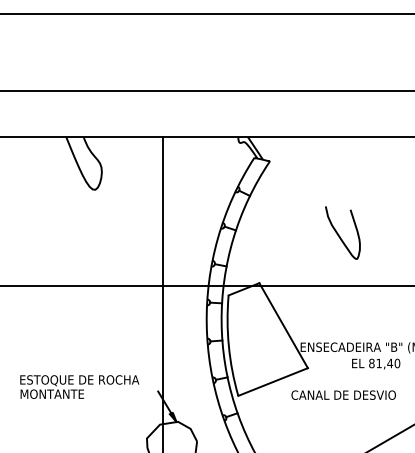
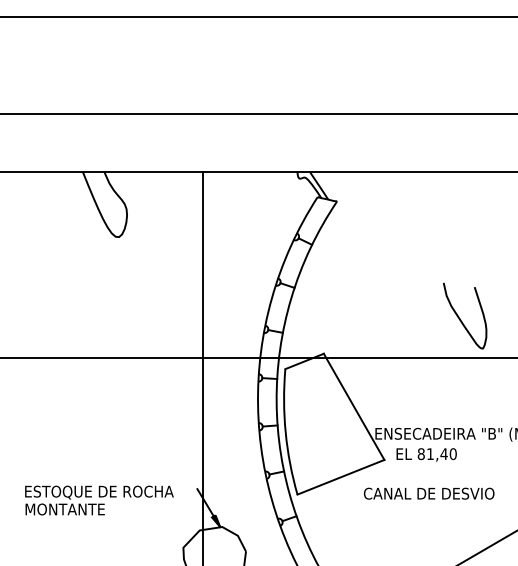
curve: (339, 235) -> (461, 319), moved
text: (376, 363) -> (426, 454), moved
text: (79, 387) -> (99, 500), moved

